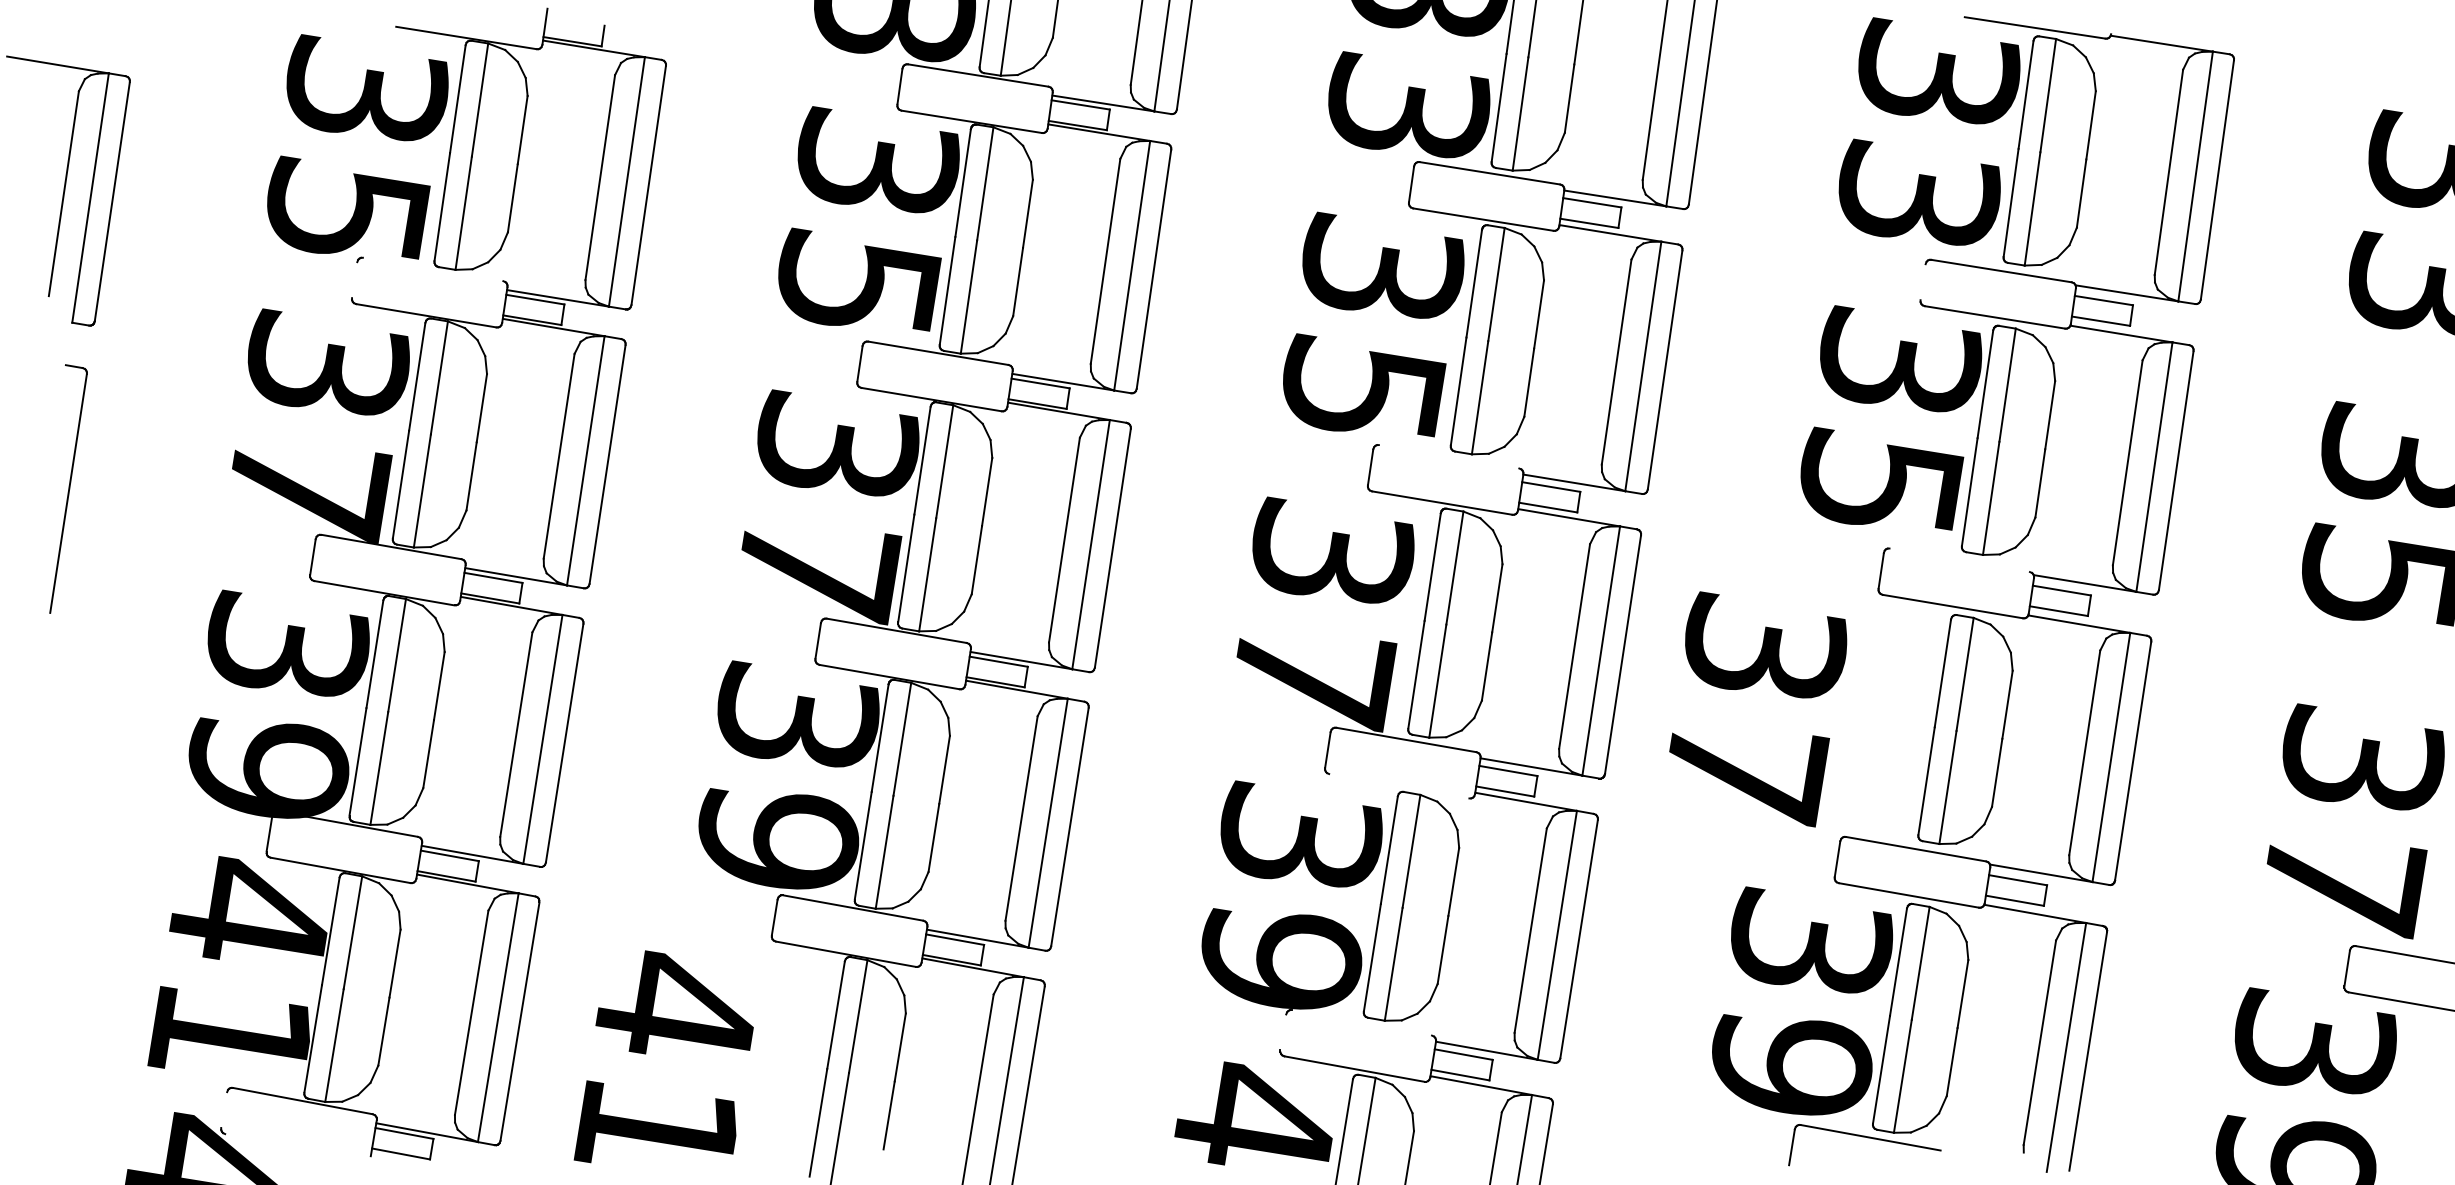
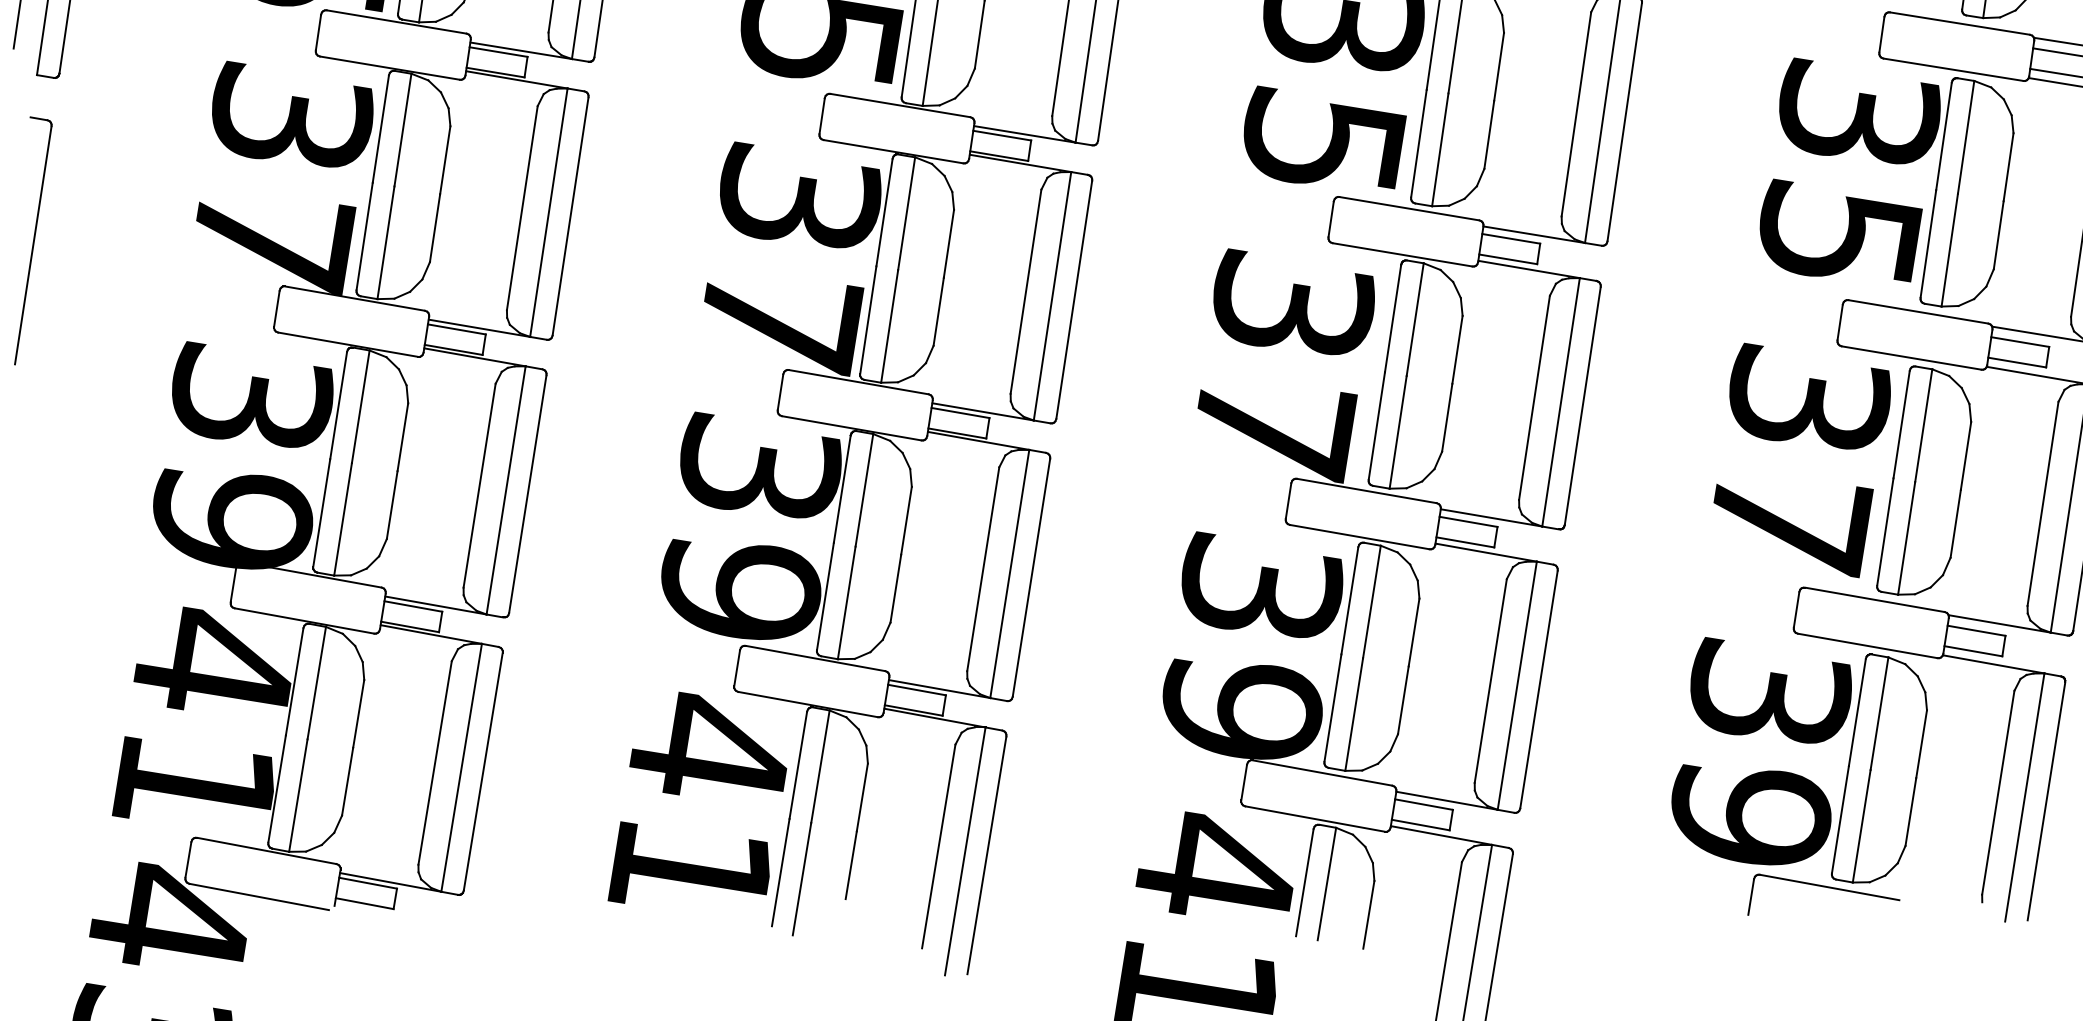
line: (432, 269) -> (396, 22), added
line: (354, 280) -> (318, 32), added
line: (1922, 282) -> (1881, 34), added
line: (1448, 456) -> (1408, 208), added
line: (1959, 560) -> (1918, 312), added
text: (1758, 709) -> (1802, 460), moved
line: (1399, 786) -> (1359, 537), added
line: (1361, 1022) -> (1322, 772), added
line: (1283, 1032) -> (1244, 782), added
text: (663, 1056) -> (697, 797), moved
line: (224, 1110) -> (188, 860), added
line: (295, 1147) -> (259, 897), added

